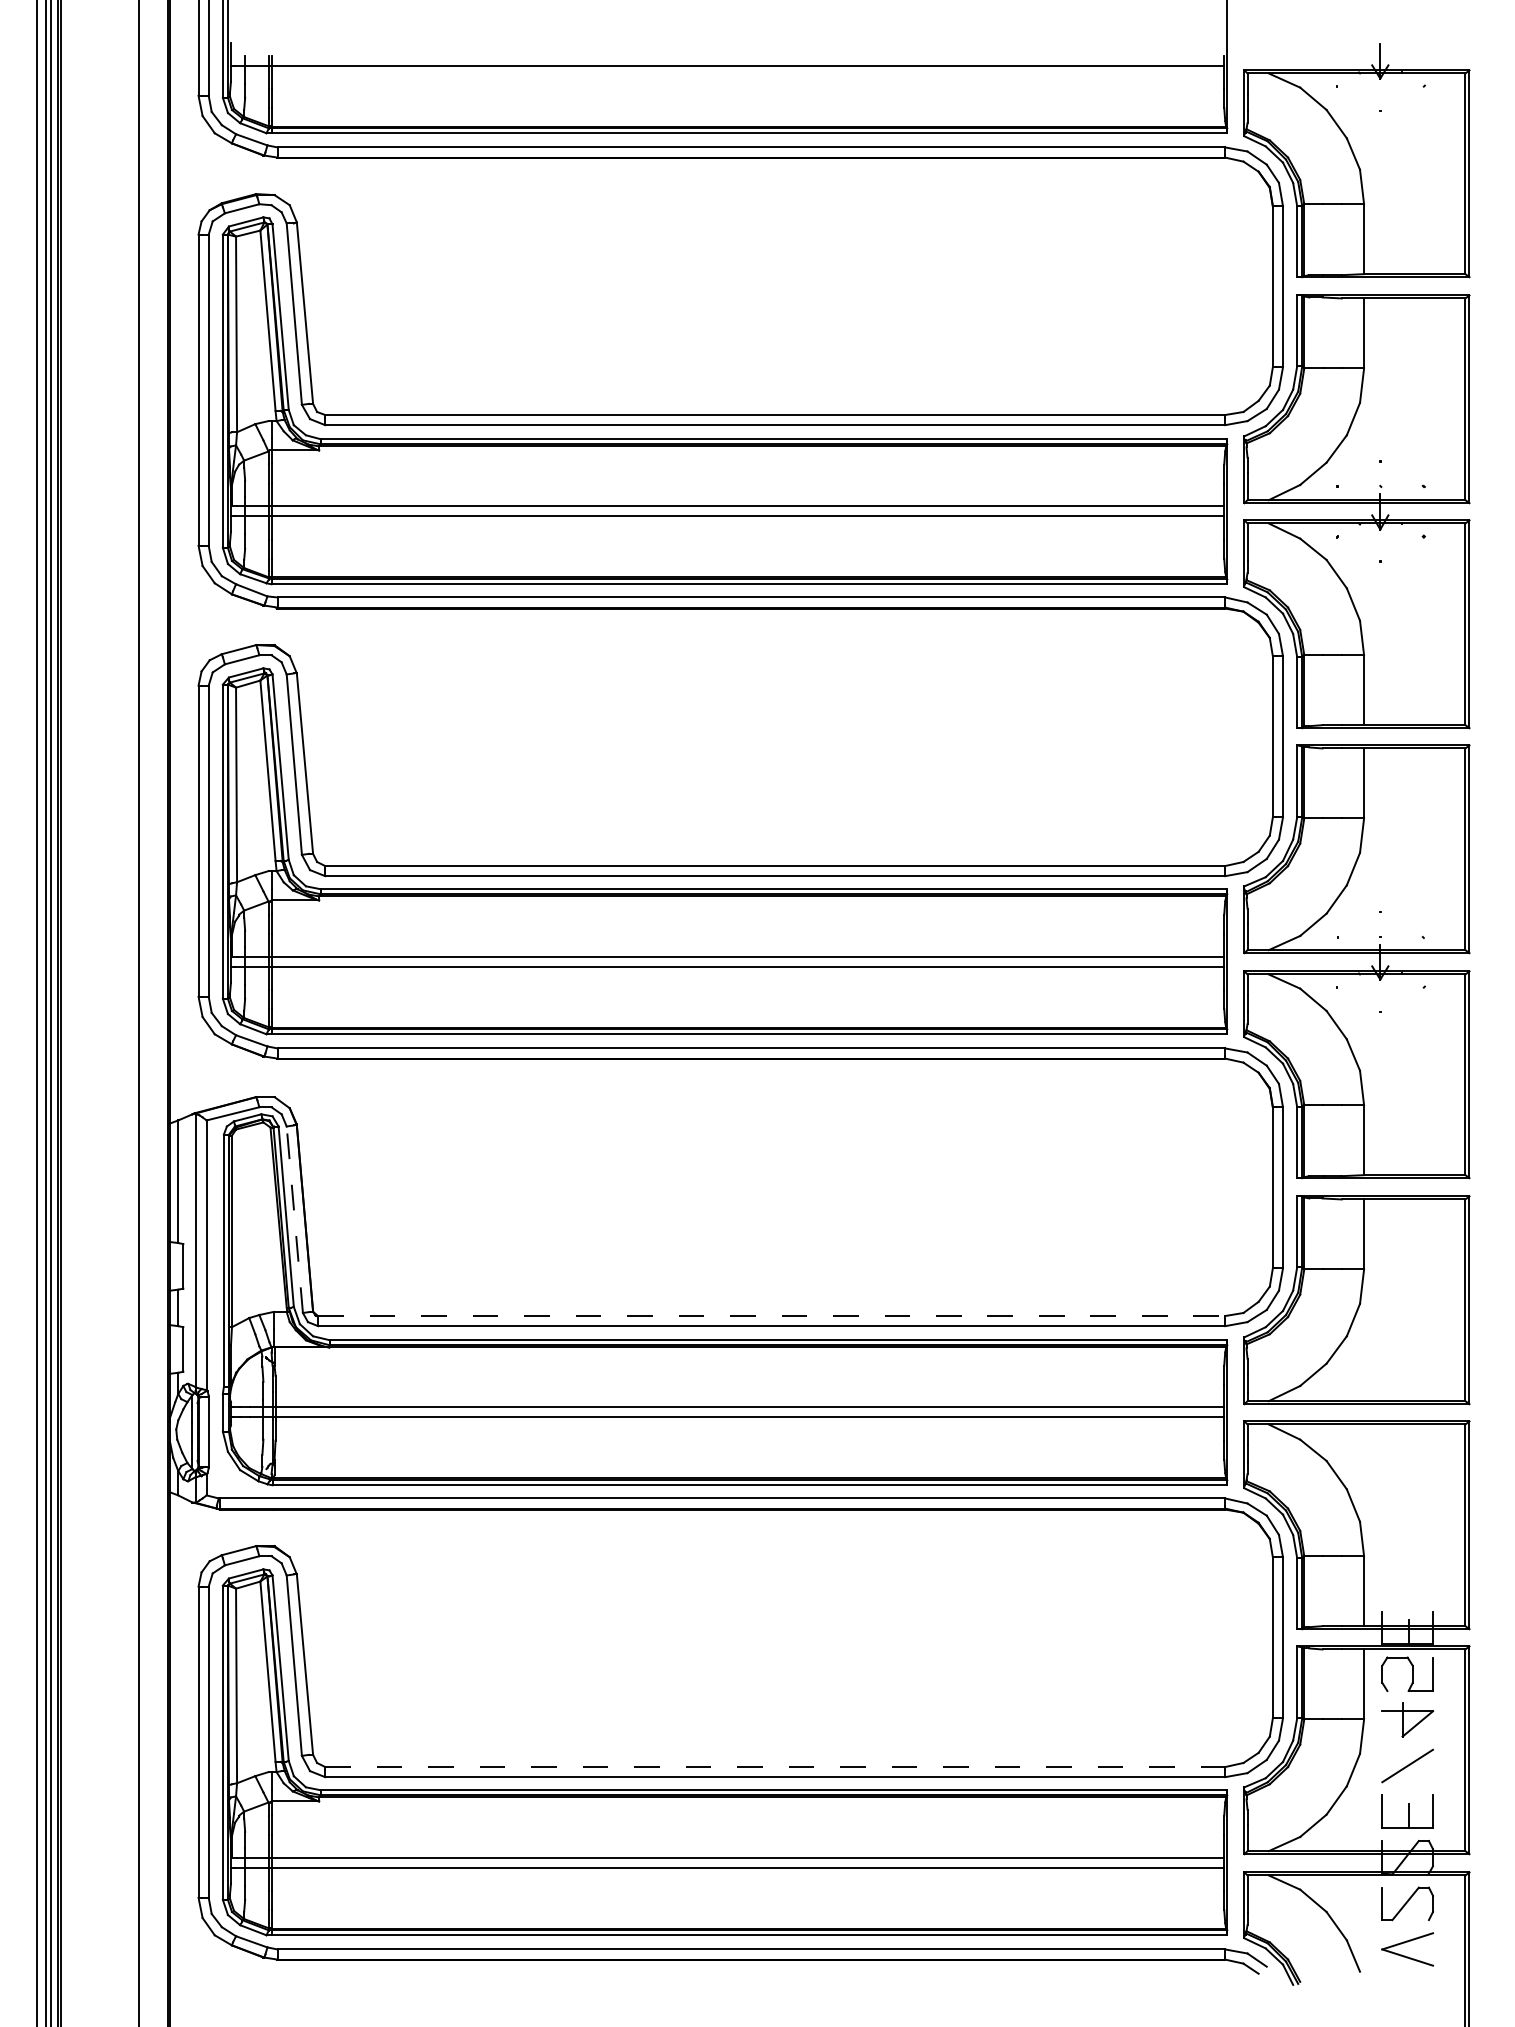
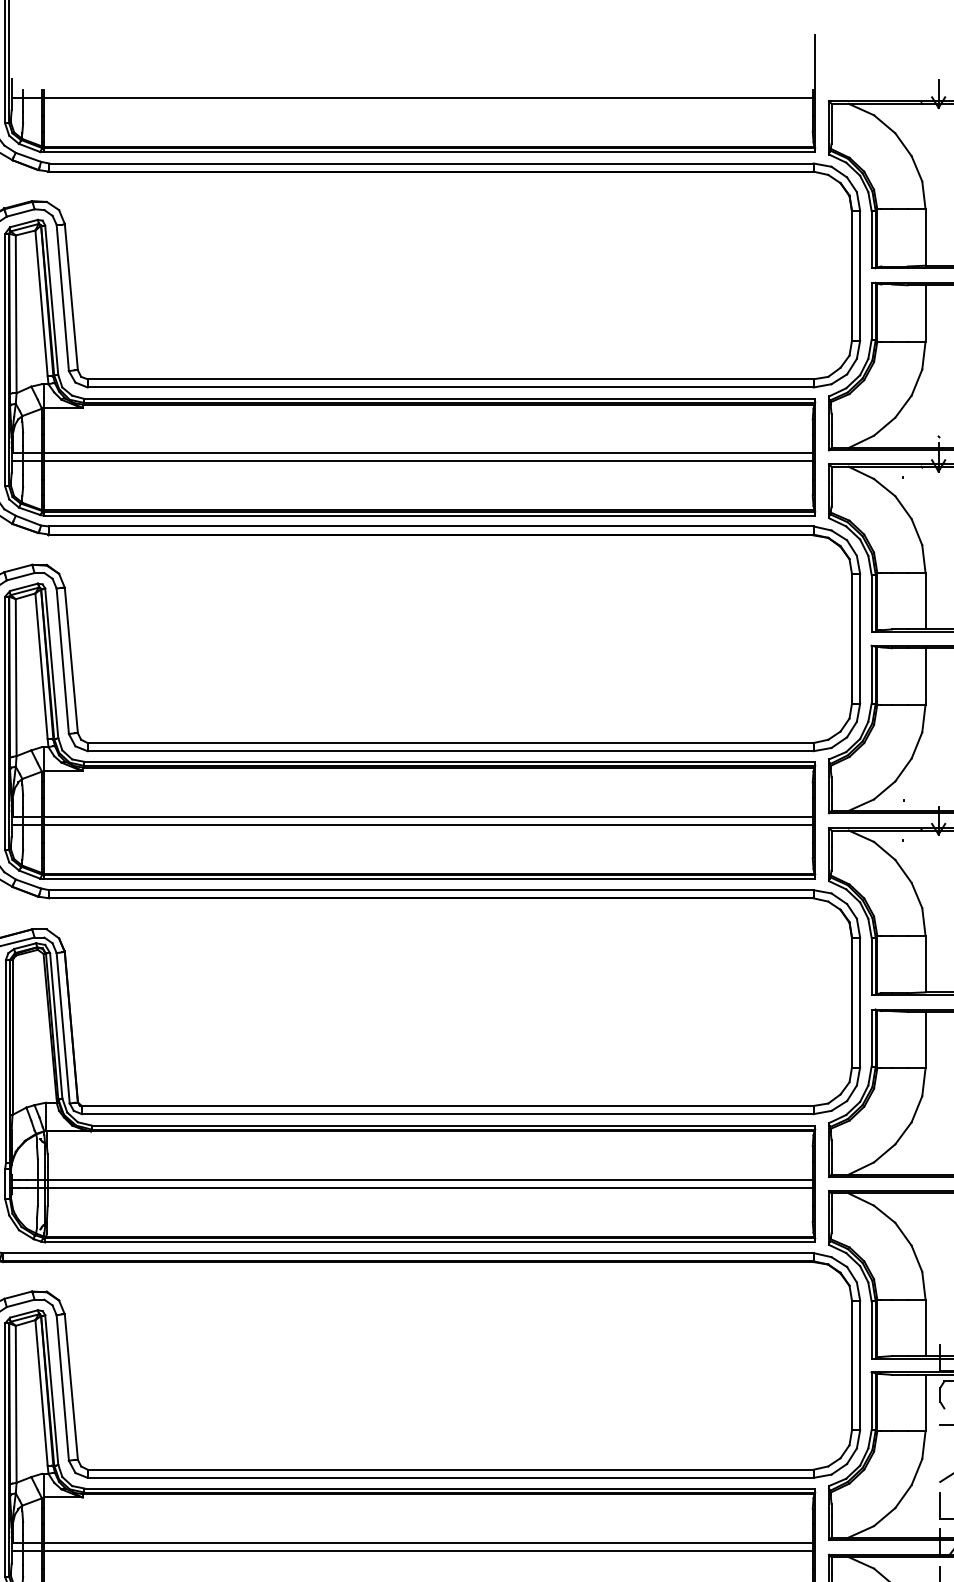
line: (294, 1219) -> (62, 1028), dashed -> solid
line: (771, 1316) -> (447, 1106), dashed -> solid
line: (775, 1767) -> (450, 1470), dashed -> solid

